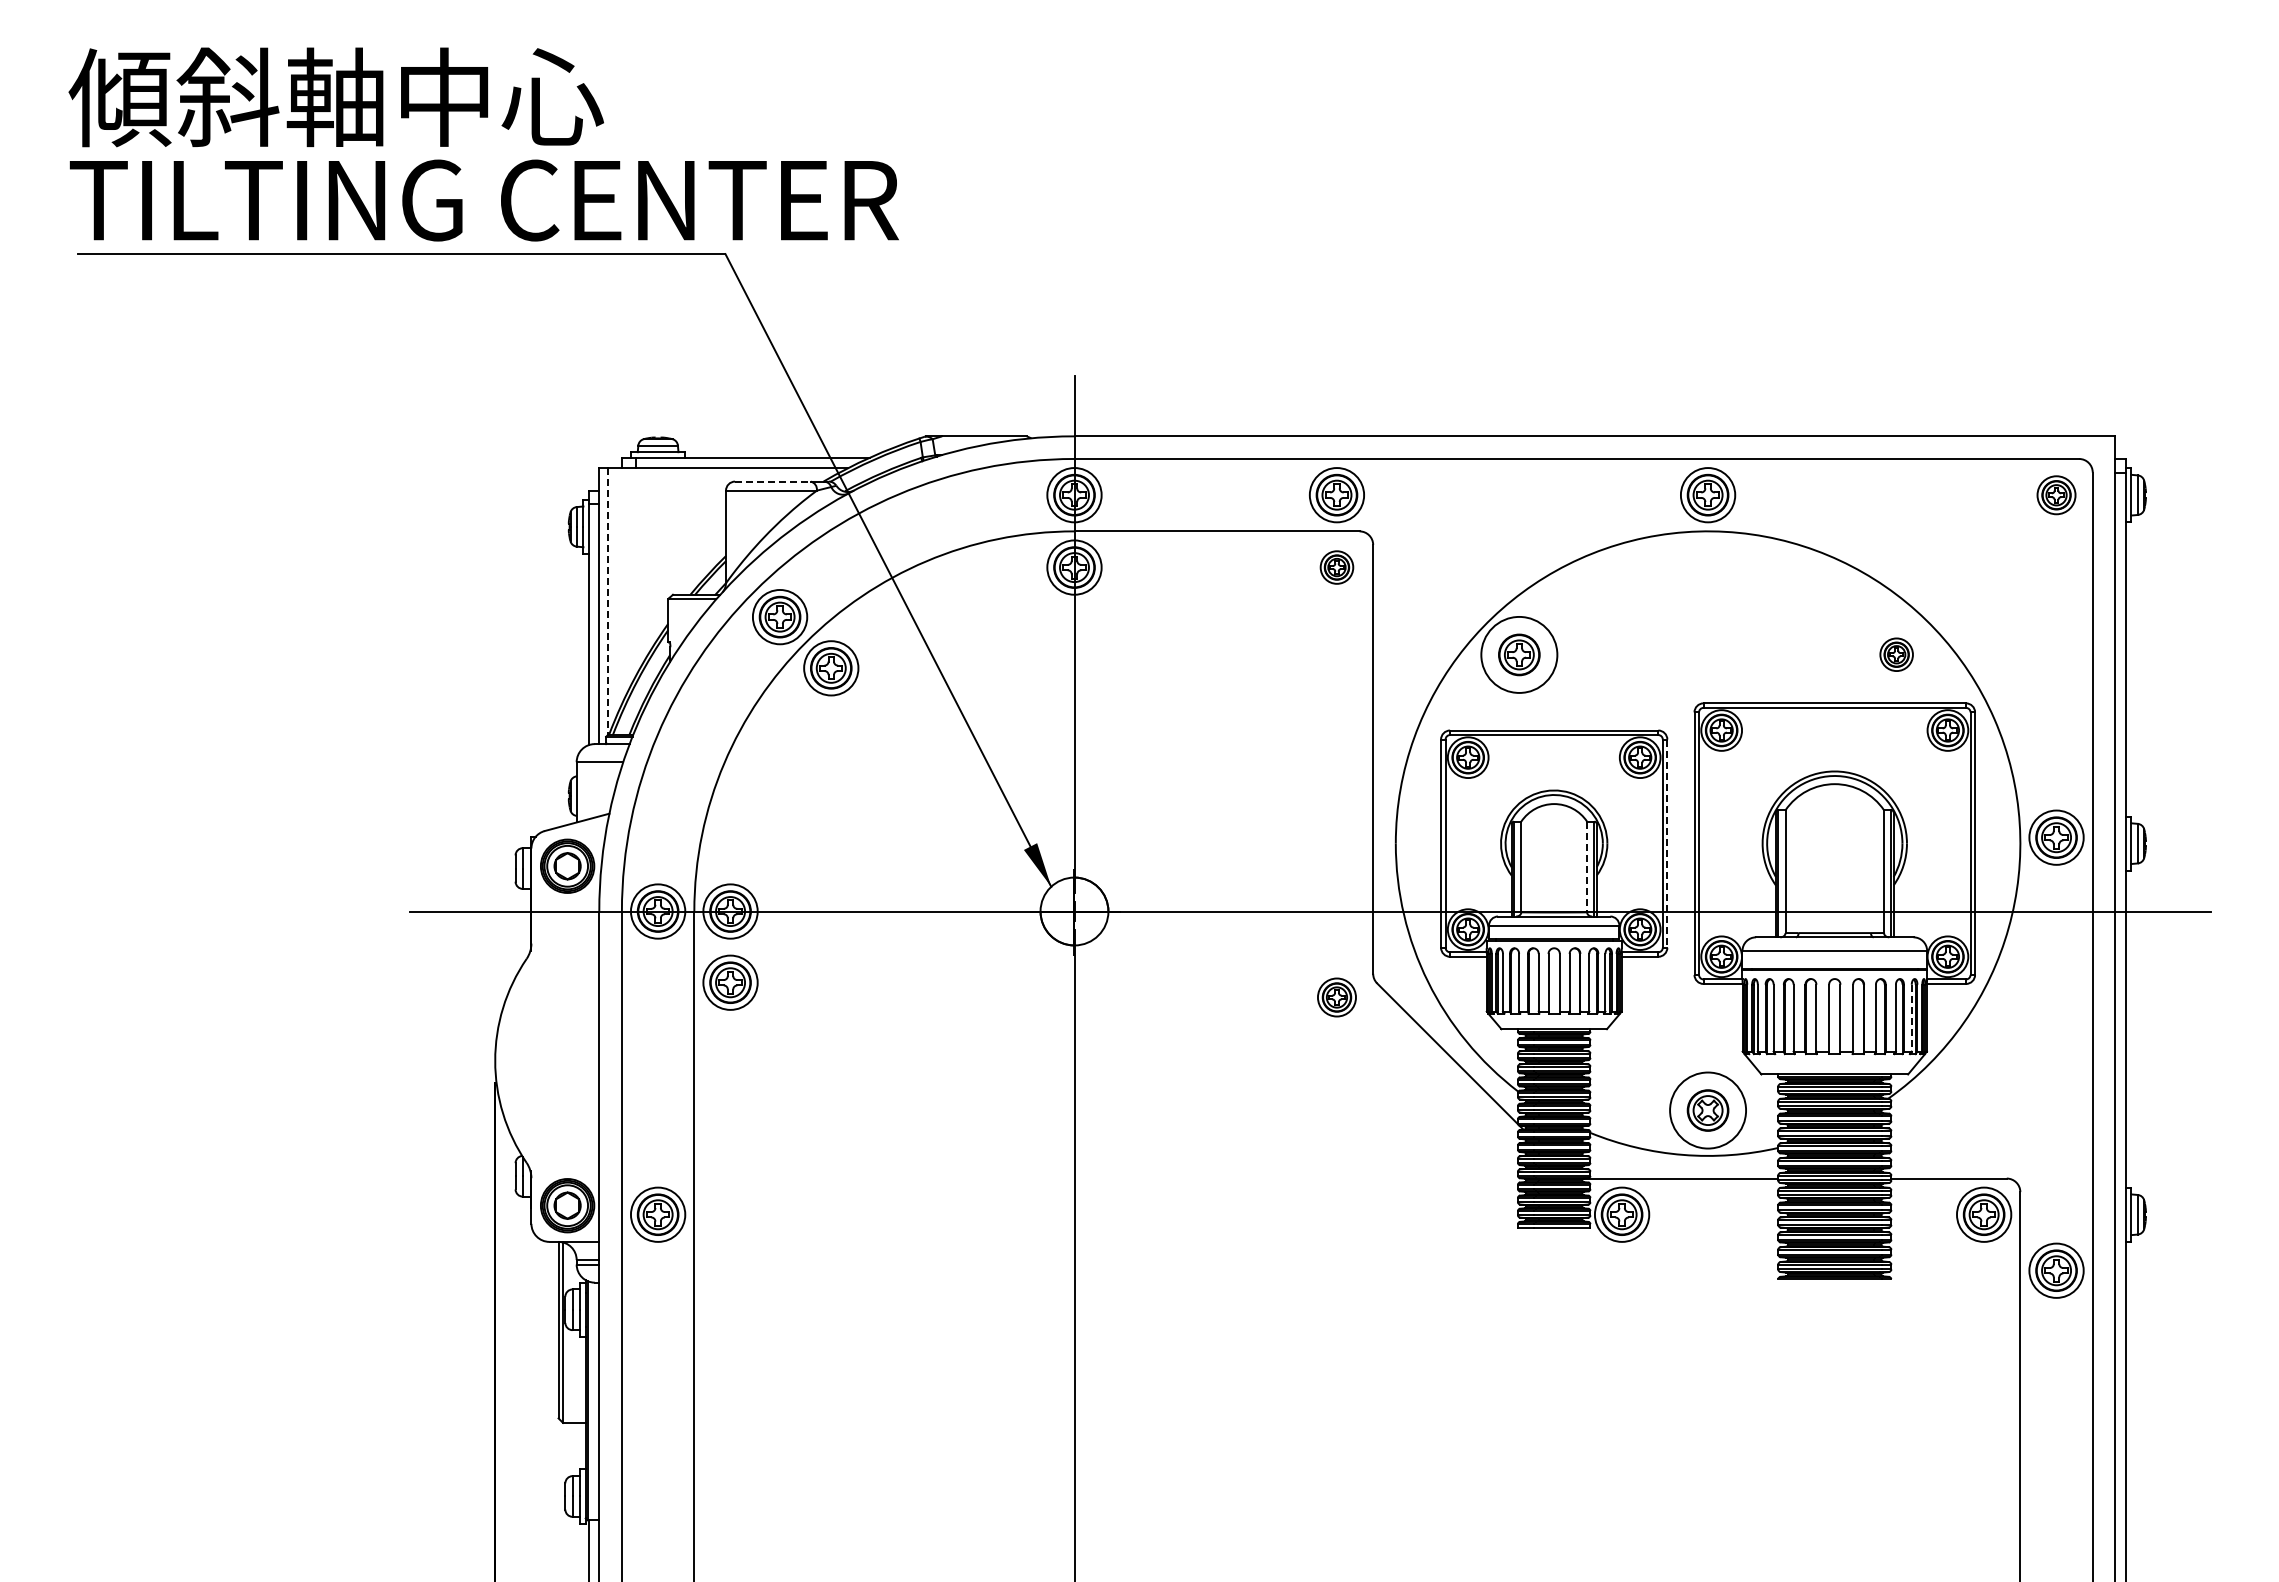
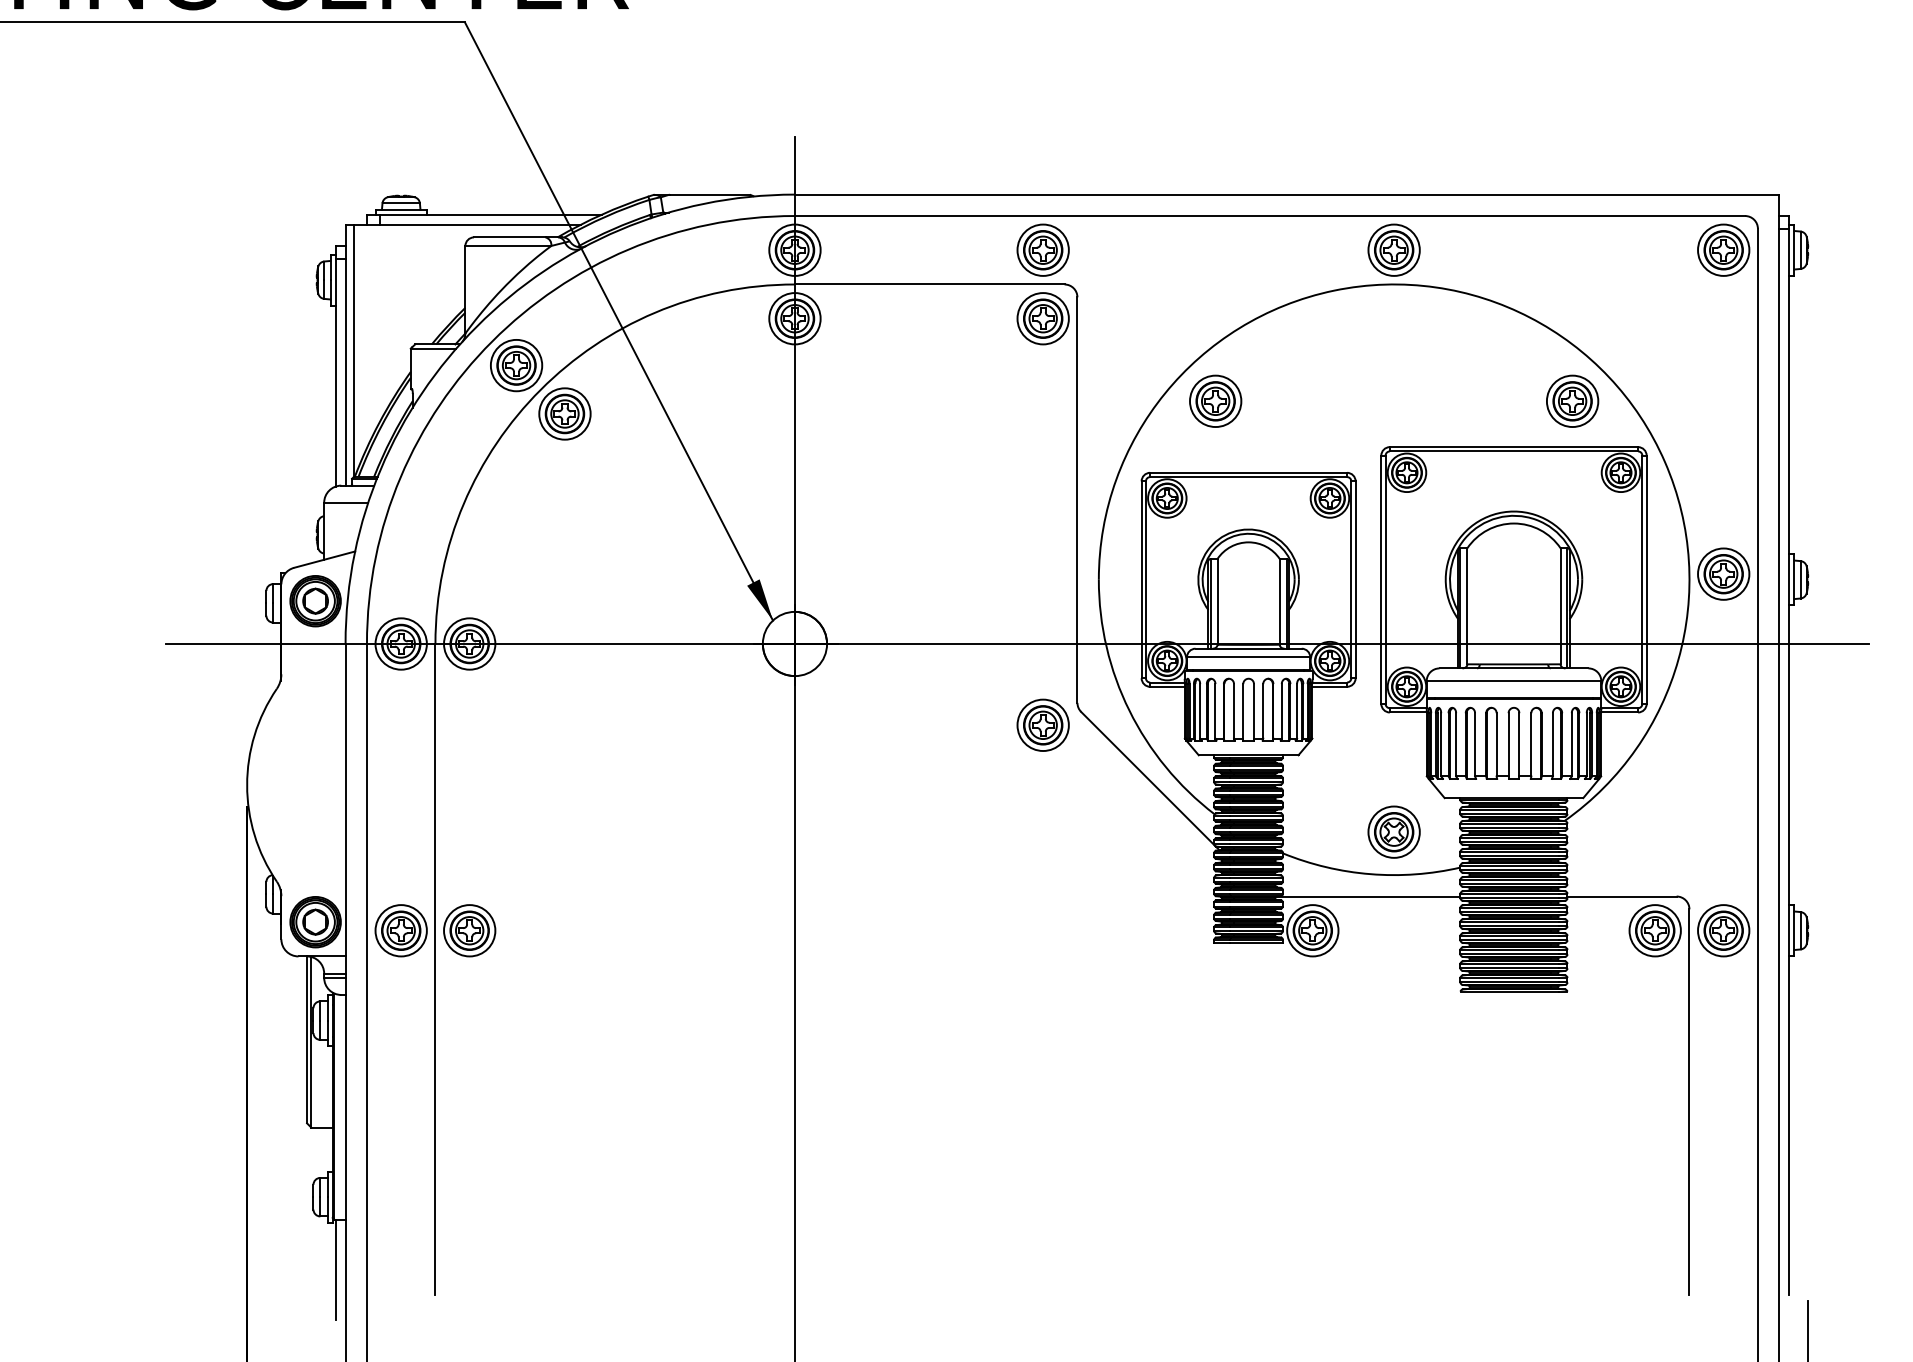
line: (772, 481) -> (509, 237), dashed -> solid
part: (2056, 495) -> (1723, 250), size x1.43
part: (1336, 567) -> (1042, 318), size x1.67
line: (608, 601) -> (354, 350), dashed -> solid
circle: (1519, 654) -> (1215, 400), size x0.71
part: (1896, 654) -> (1572, 400), size x1.67
line: (1667, 844) -> (1355, 580), dashed -> solid
line: (1587, 867) -> (1280, 602), dashed -> solid
part: (730, 982) -> (469, 930), moved
part: (1336, 997) -> (1042, 725), size x1.43
line: (1911, 1018) -> (1586, 745), dashed -> solid
circle: (1707, 1110) -> (1393, 832), size x0.71
part: (2056, 1270) -> (1723, 930), moved

